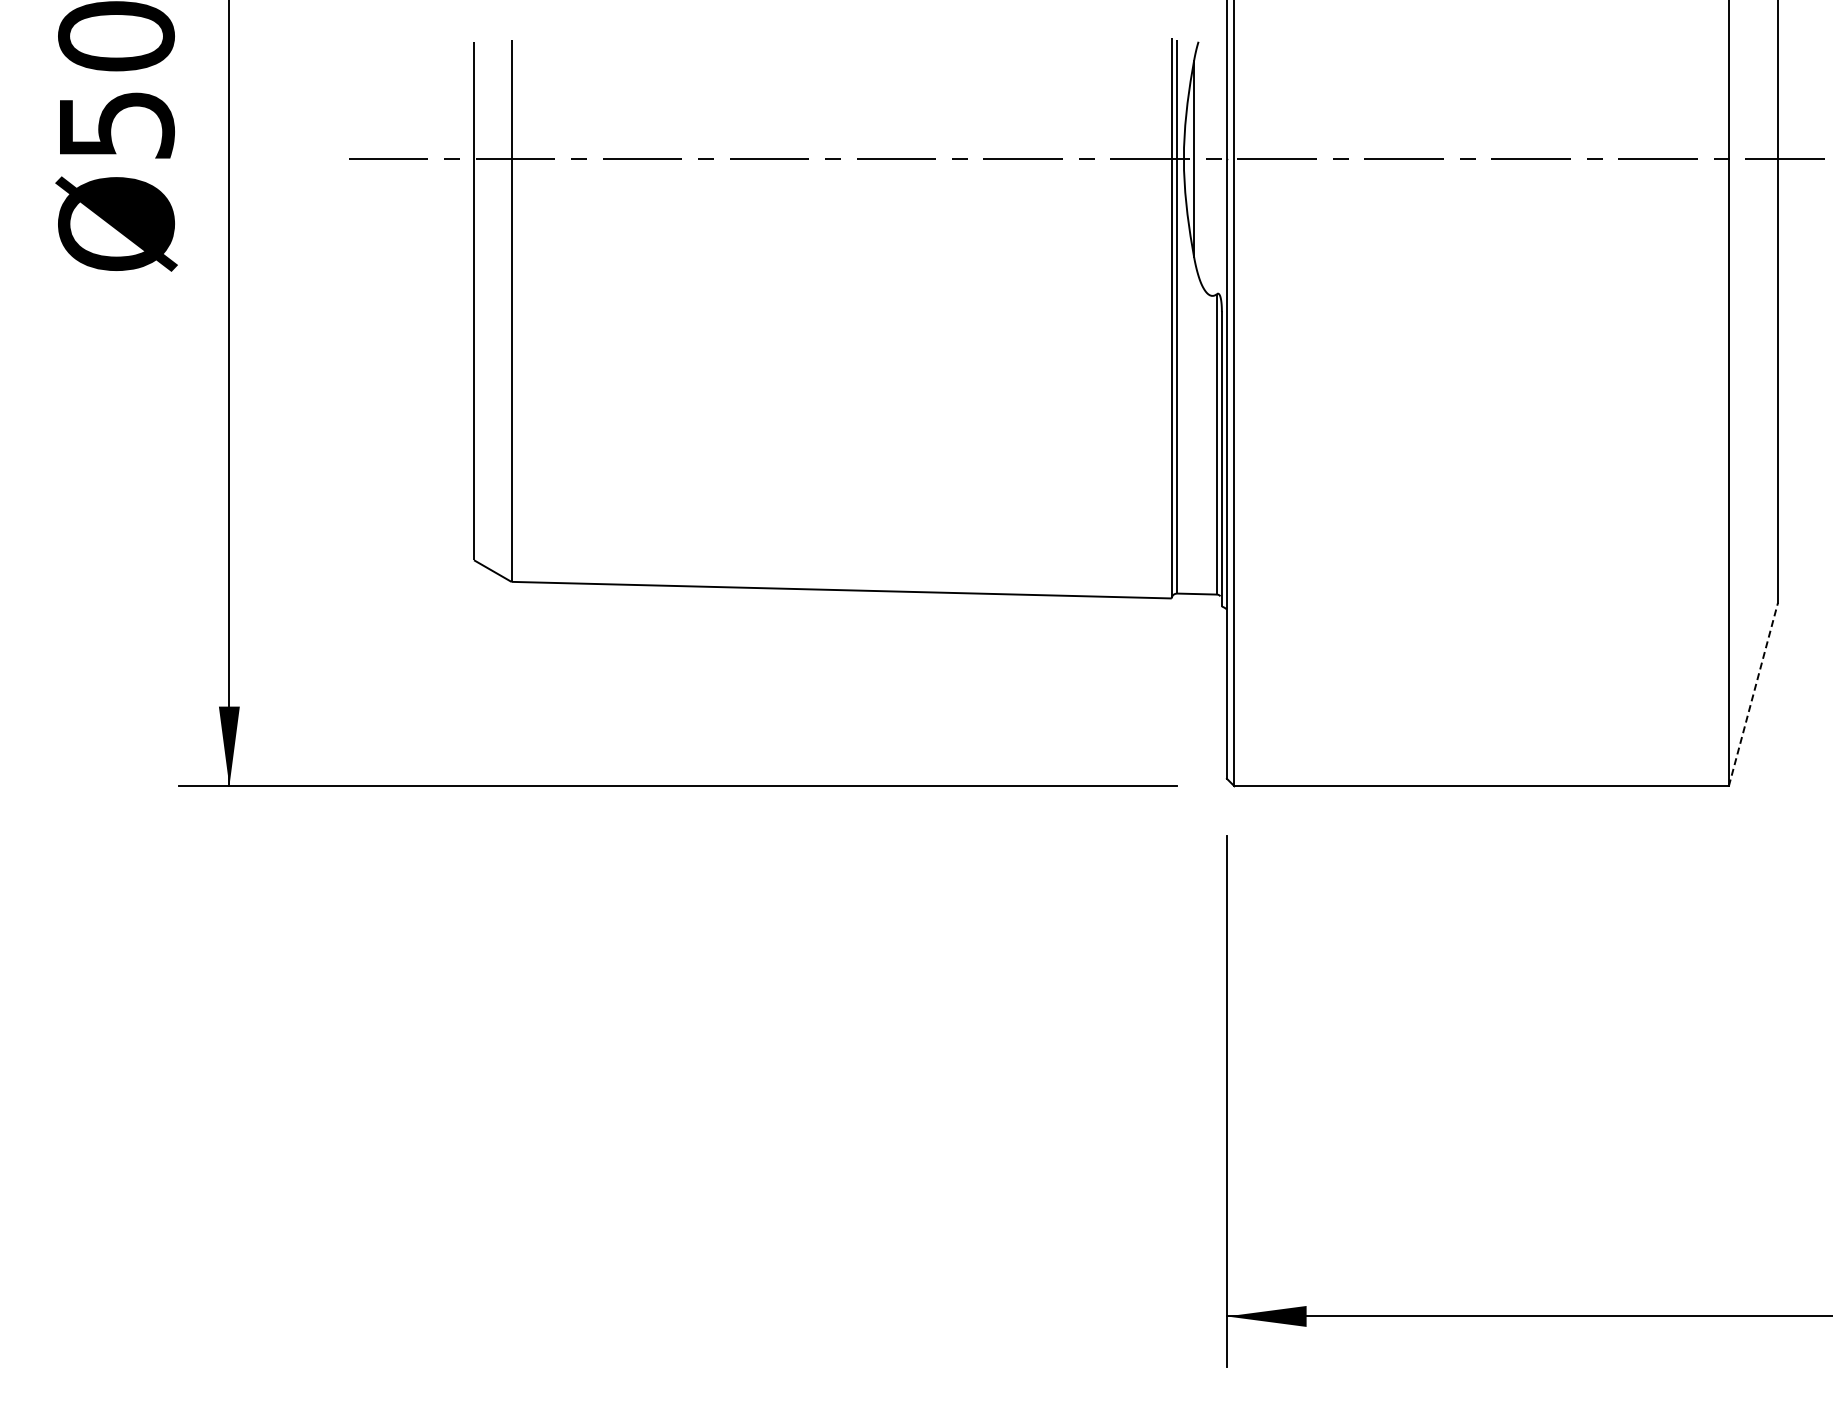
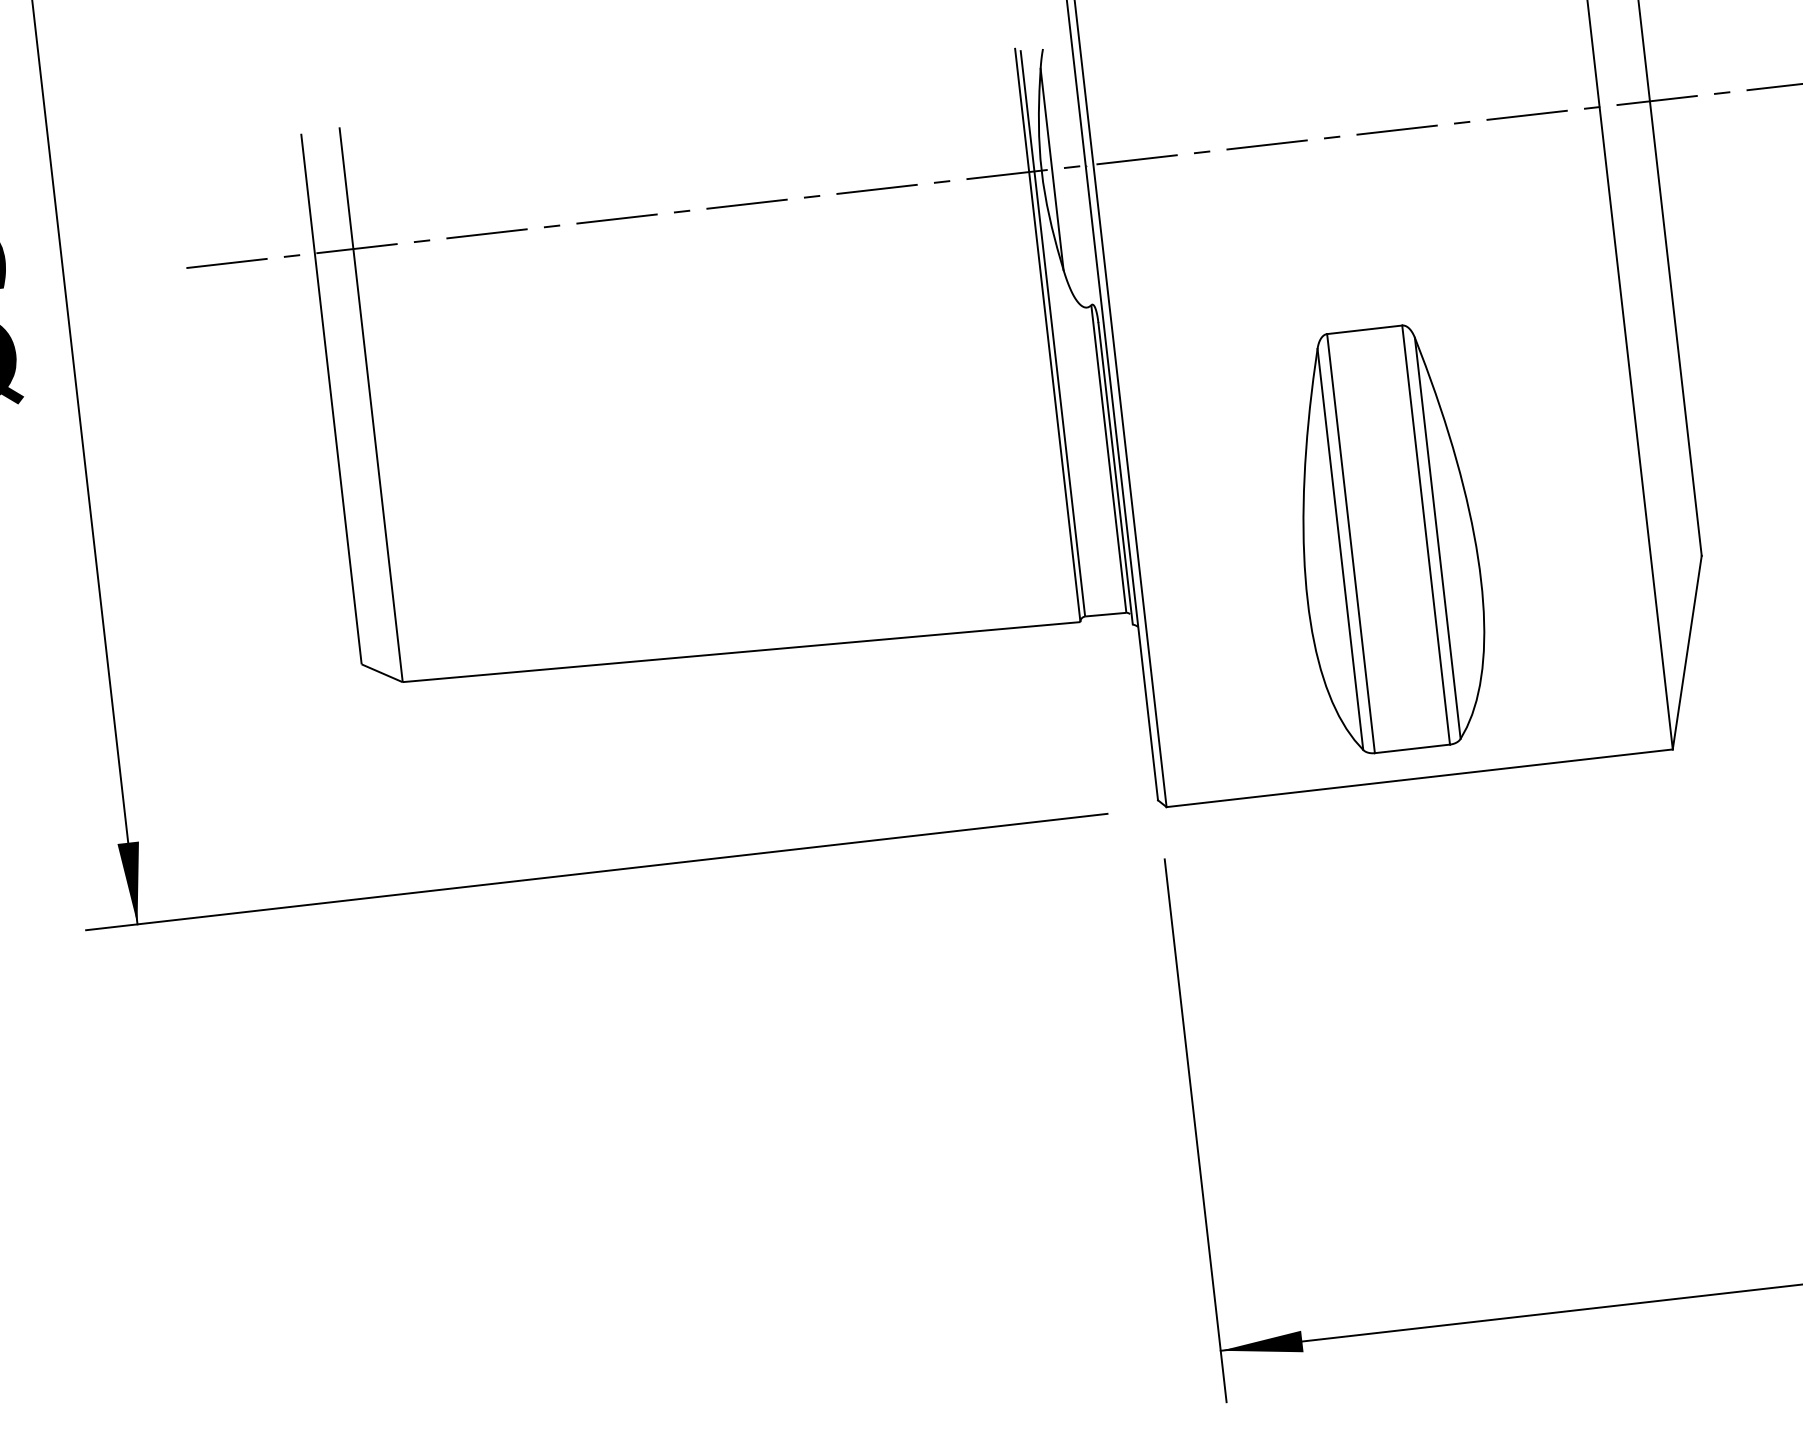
part: (1477, 552) -> (1388, 539), added
line: (1753, 694) -> (1687, 652), dashed -> solid

